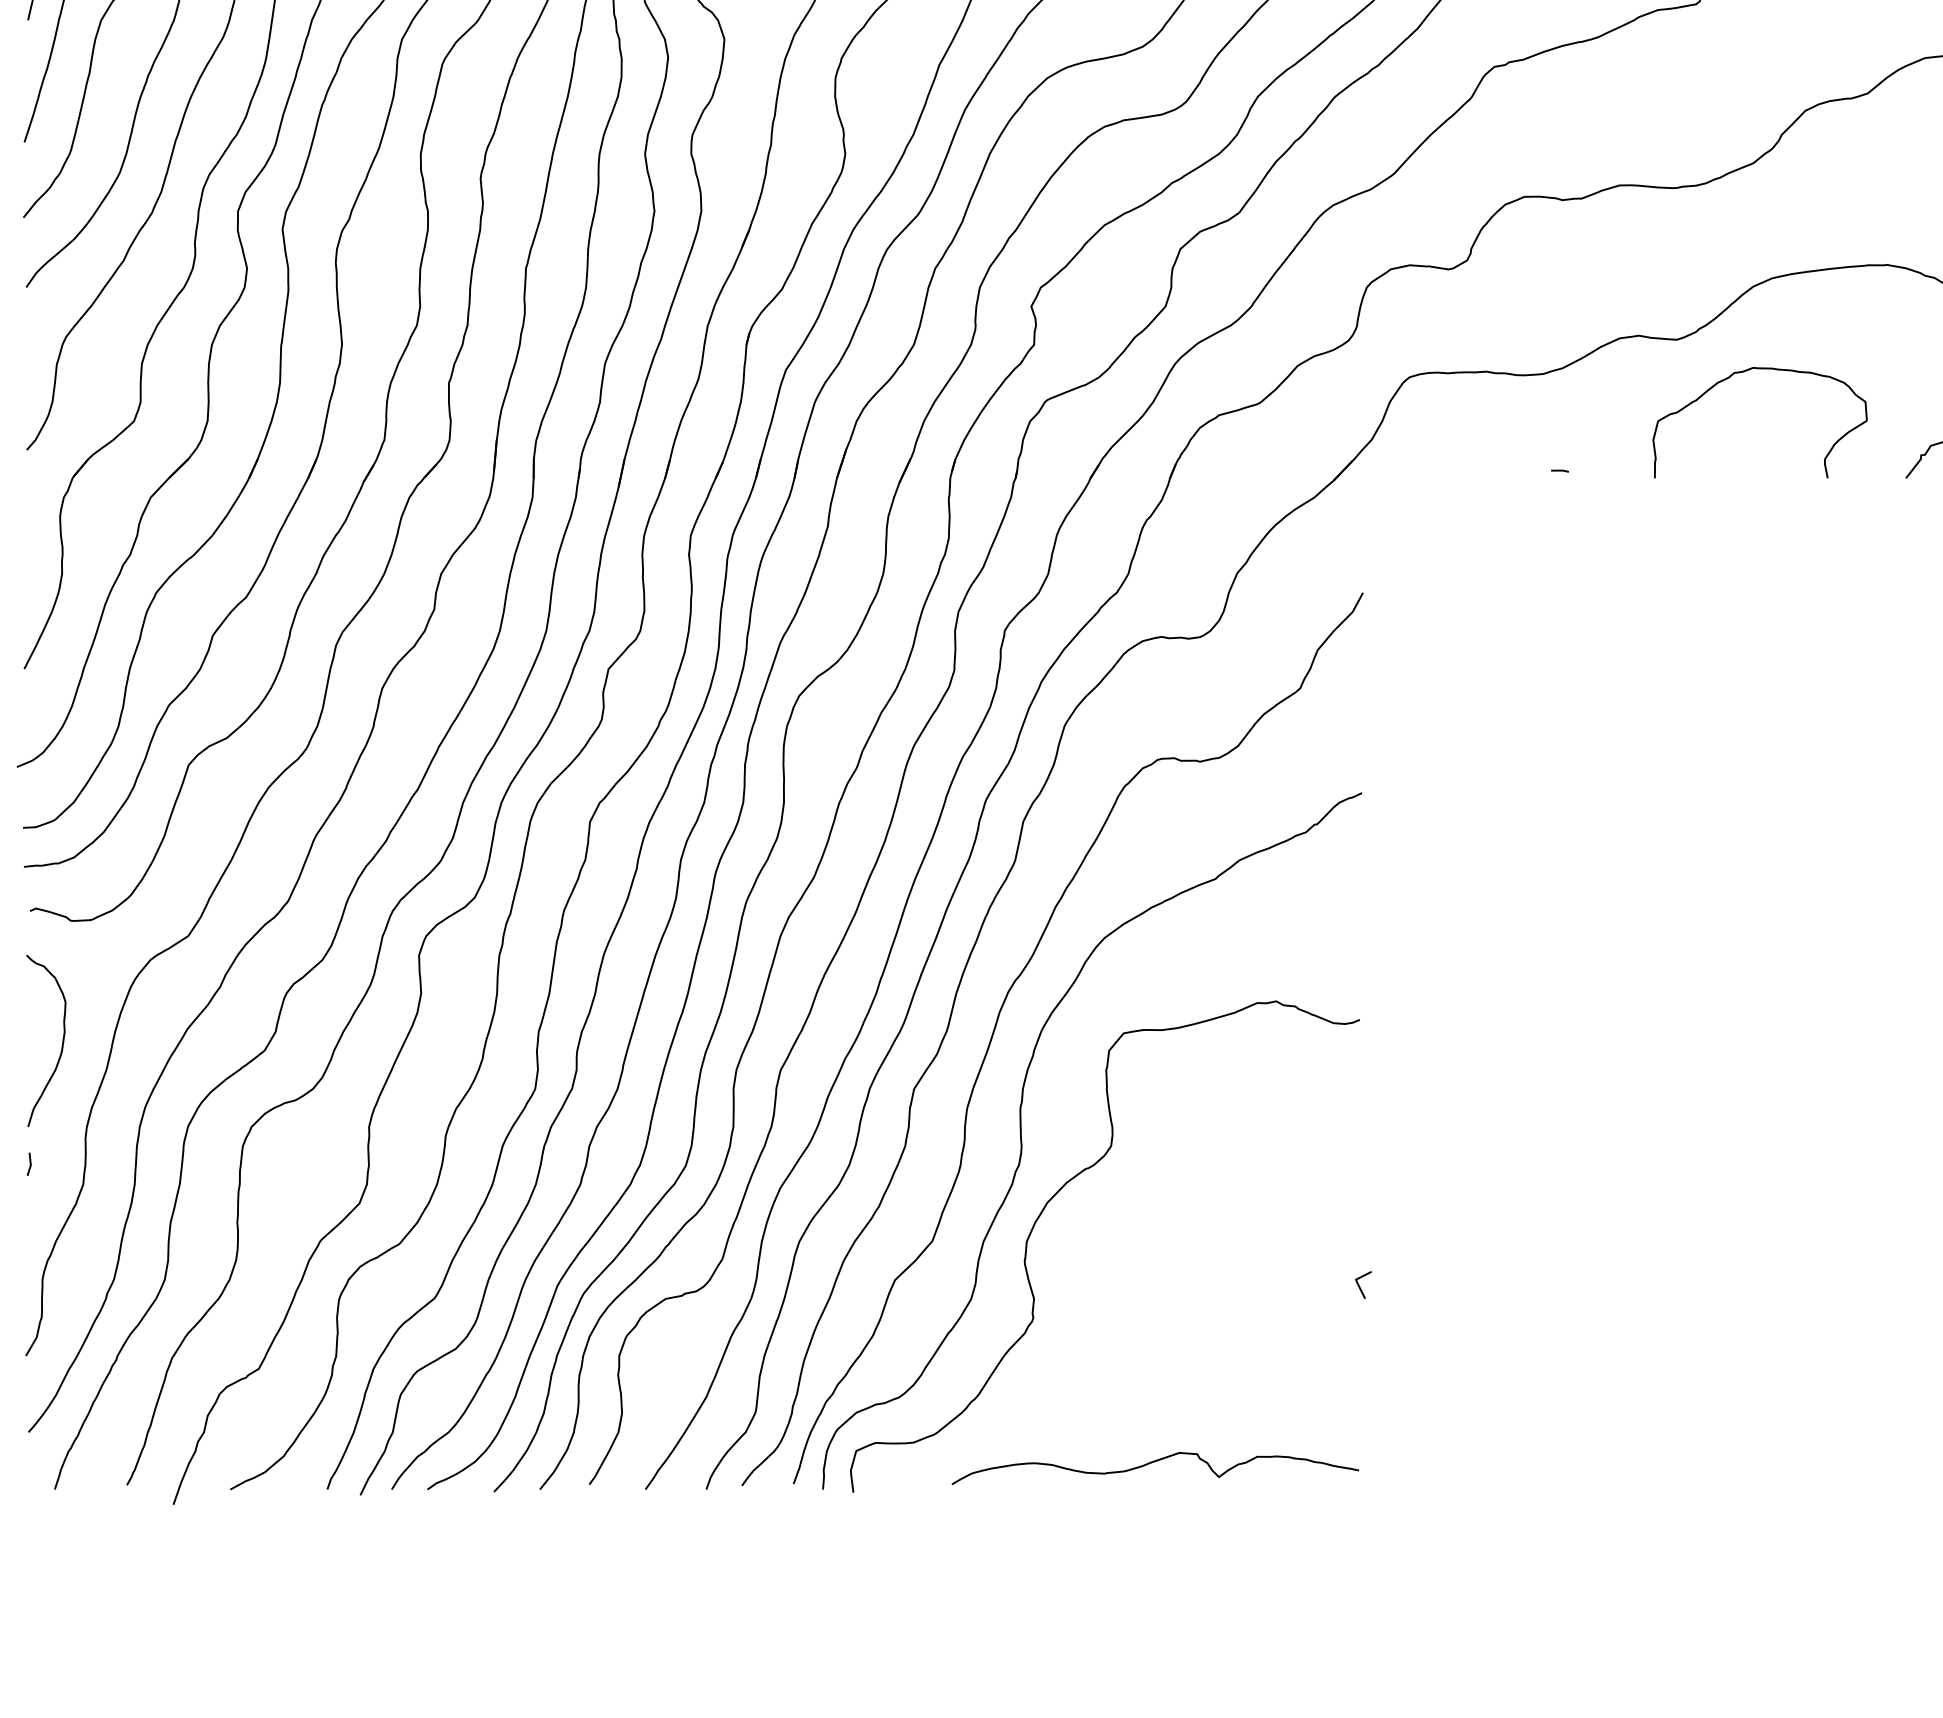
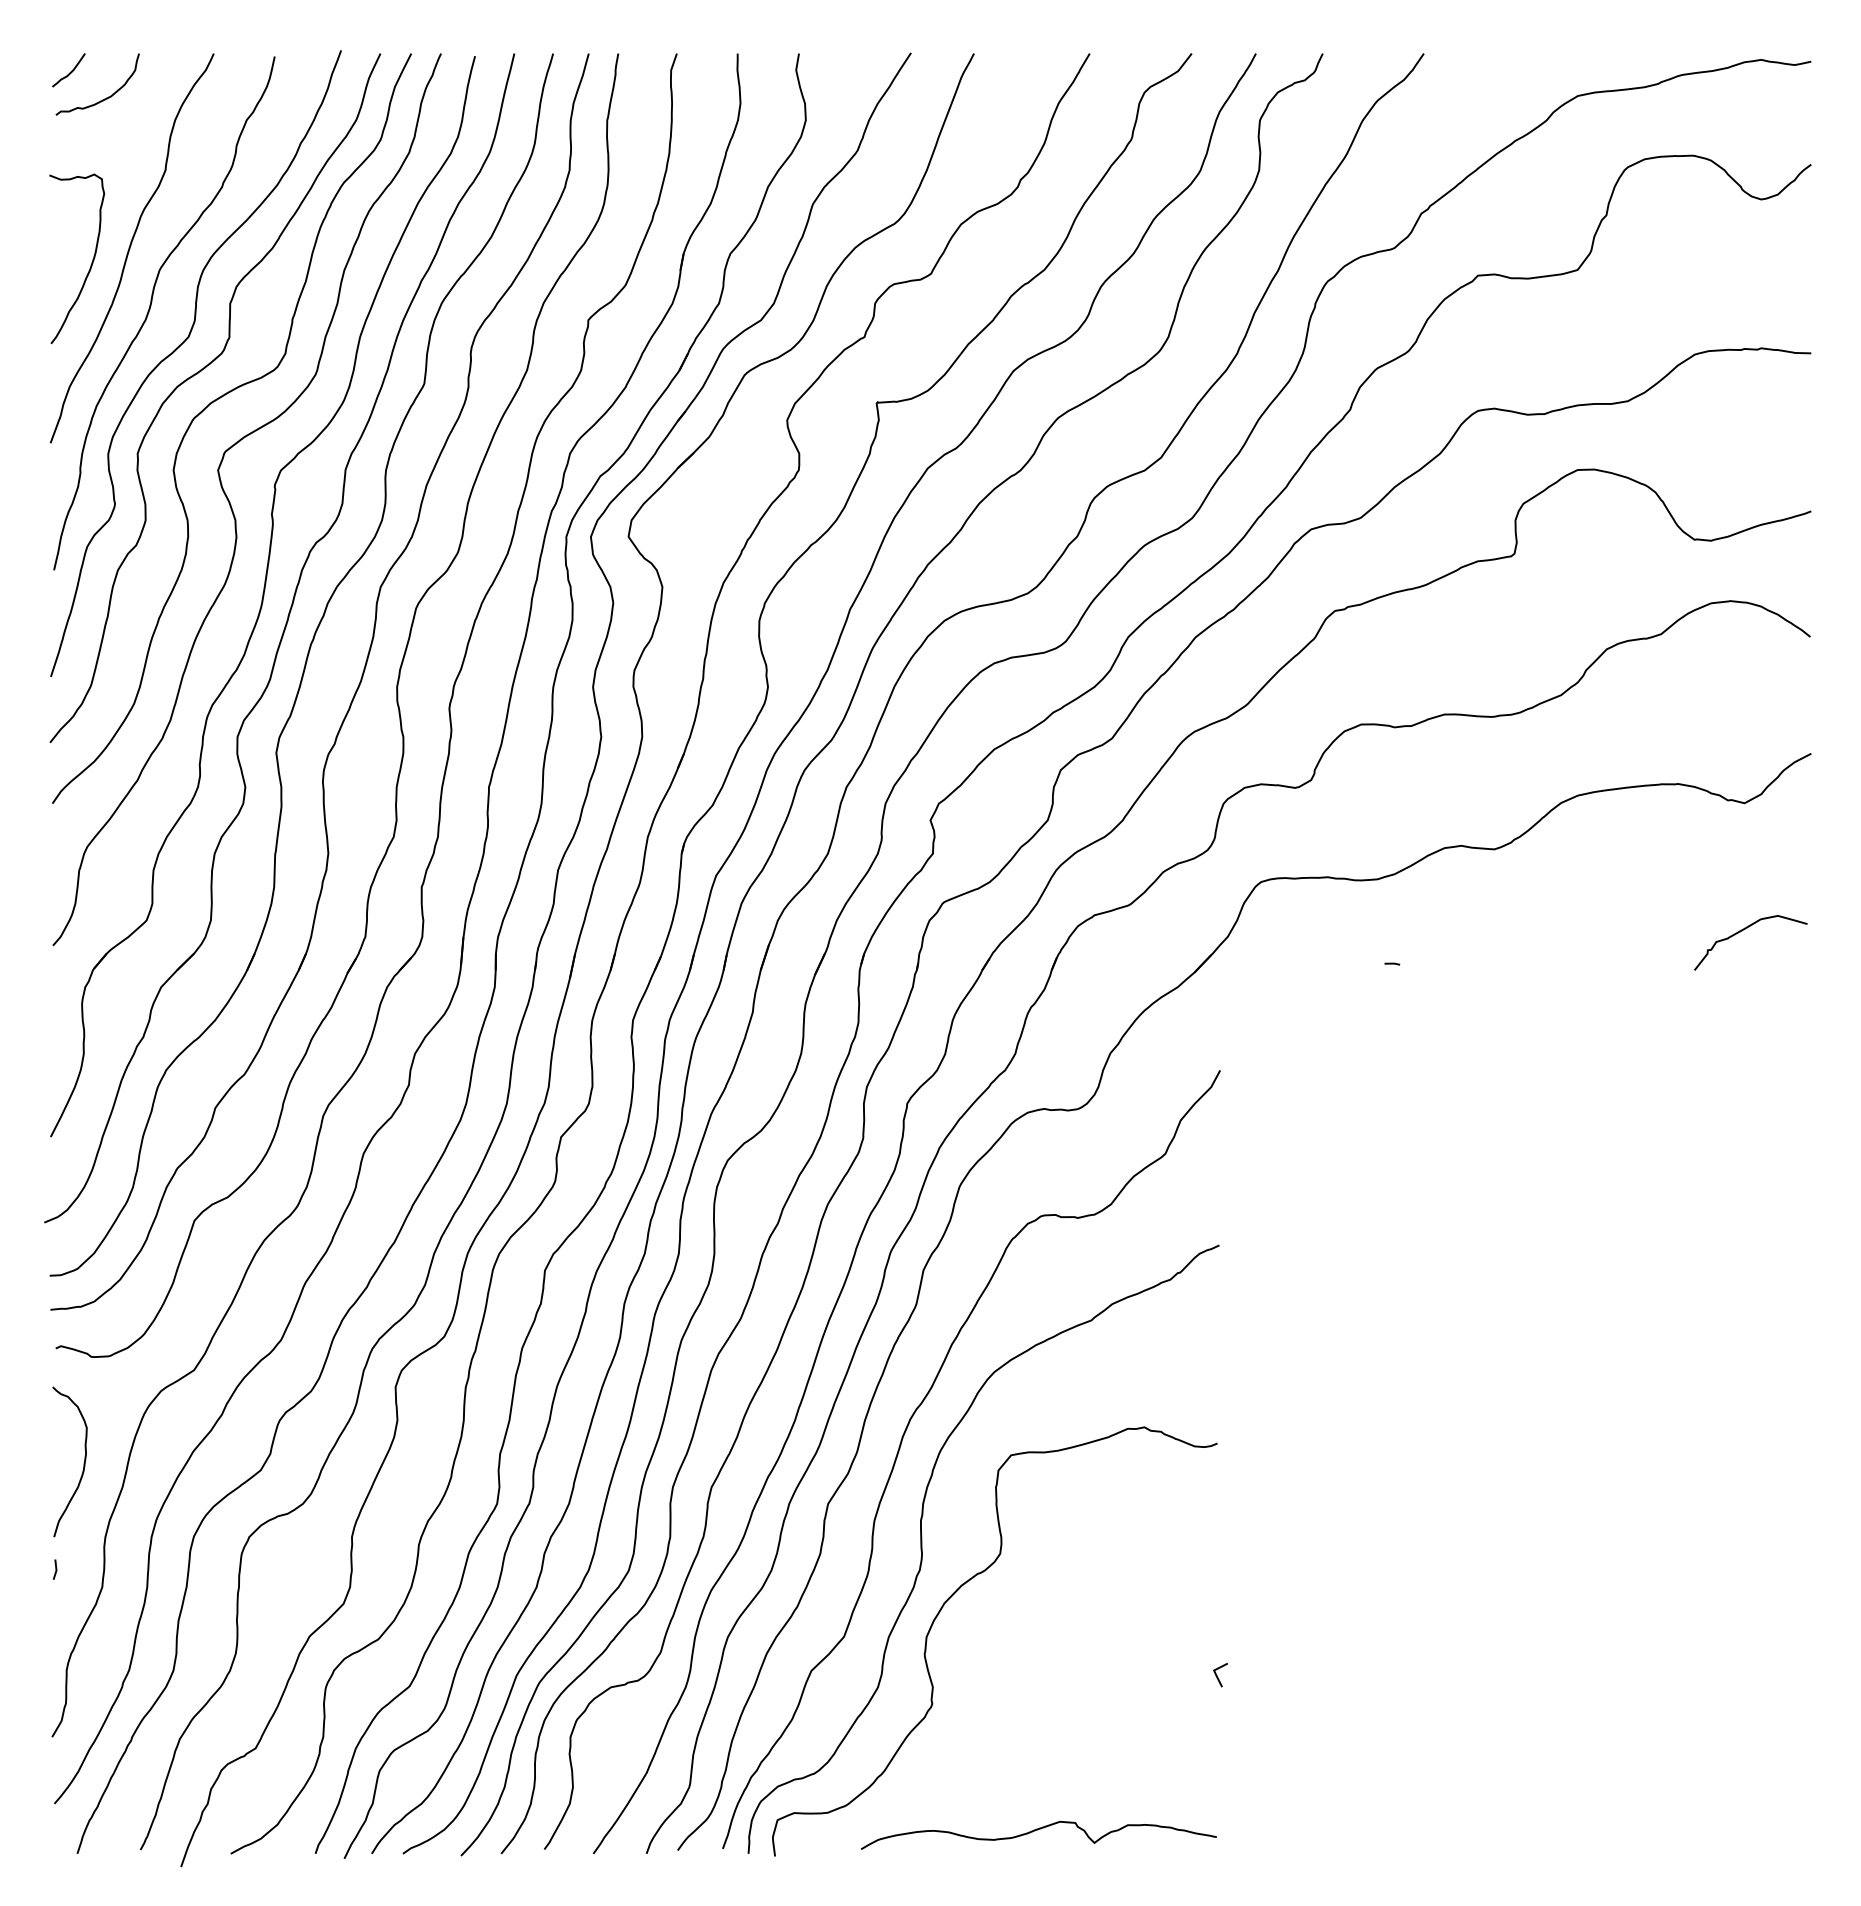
curve: (1743, 373) -> (1552, 878), removed

